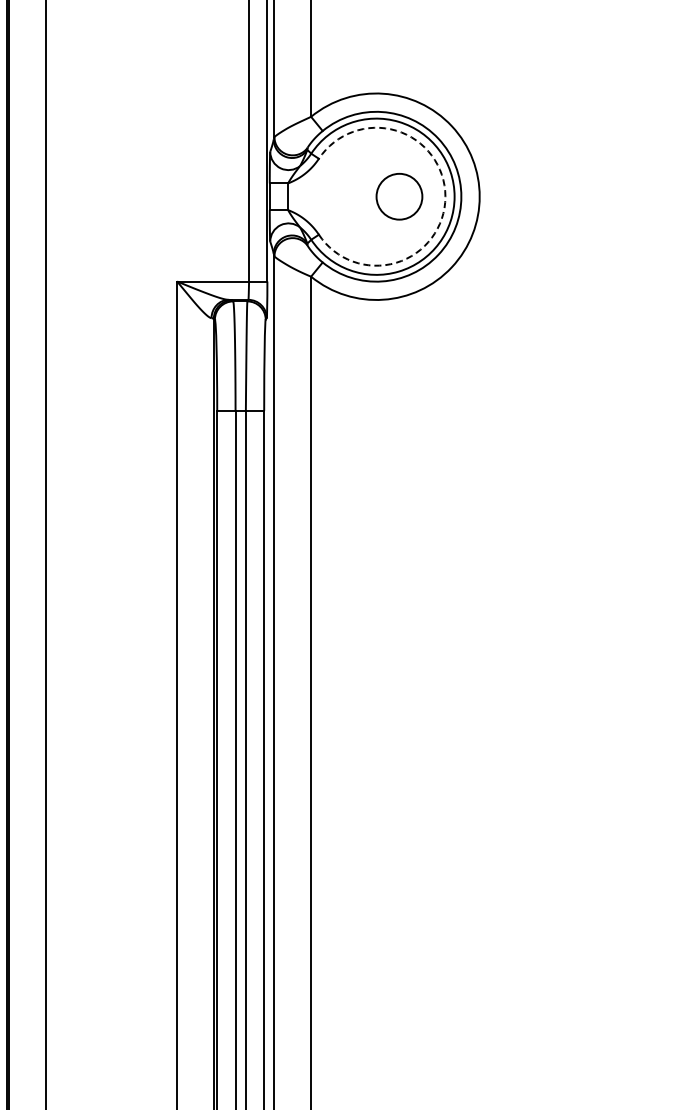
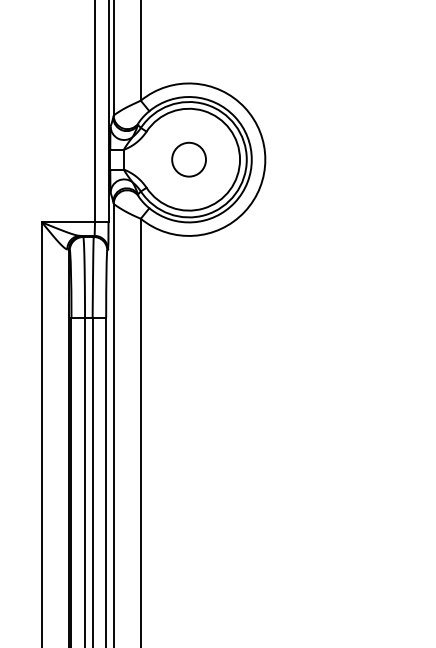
circle: (399, 196) -> (189, 159), moved
arc: (445, 196) -> (240, 159), dashed -> solid

